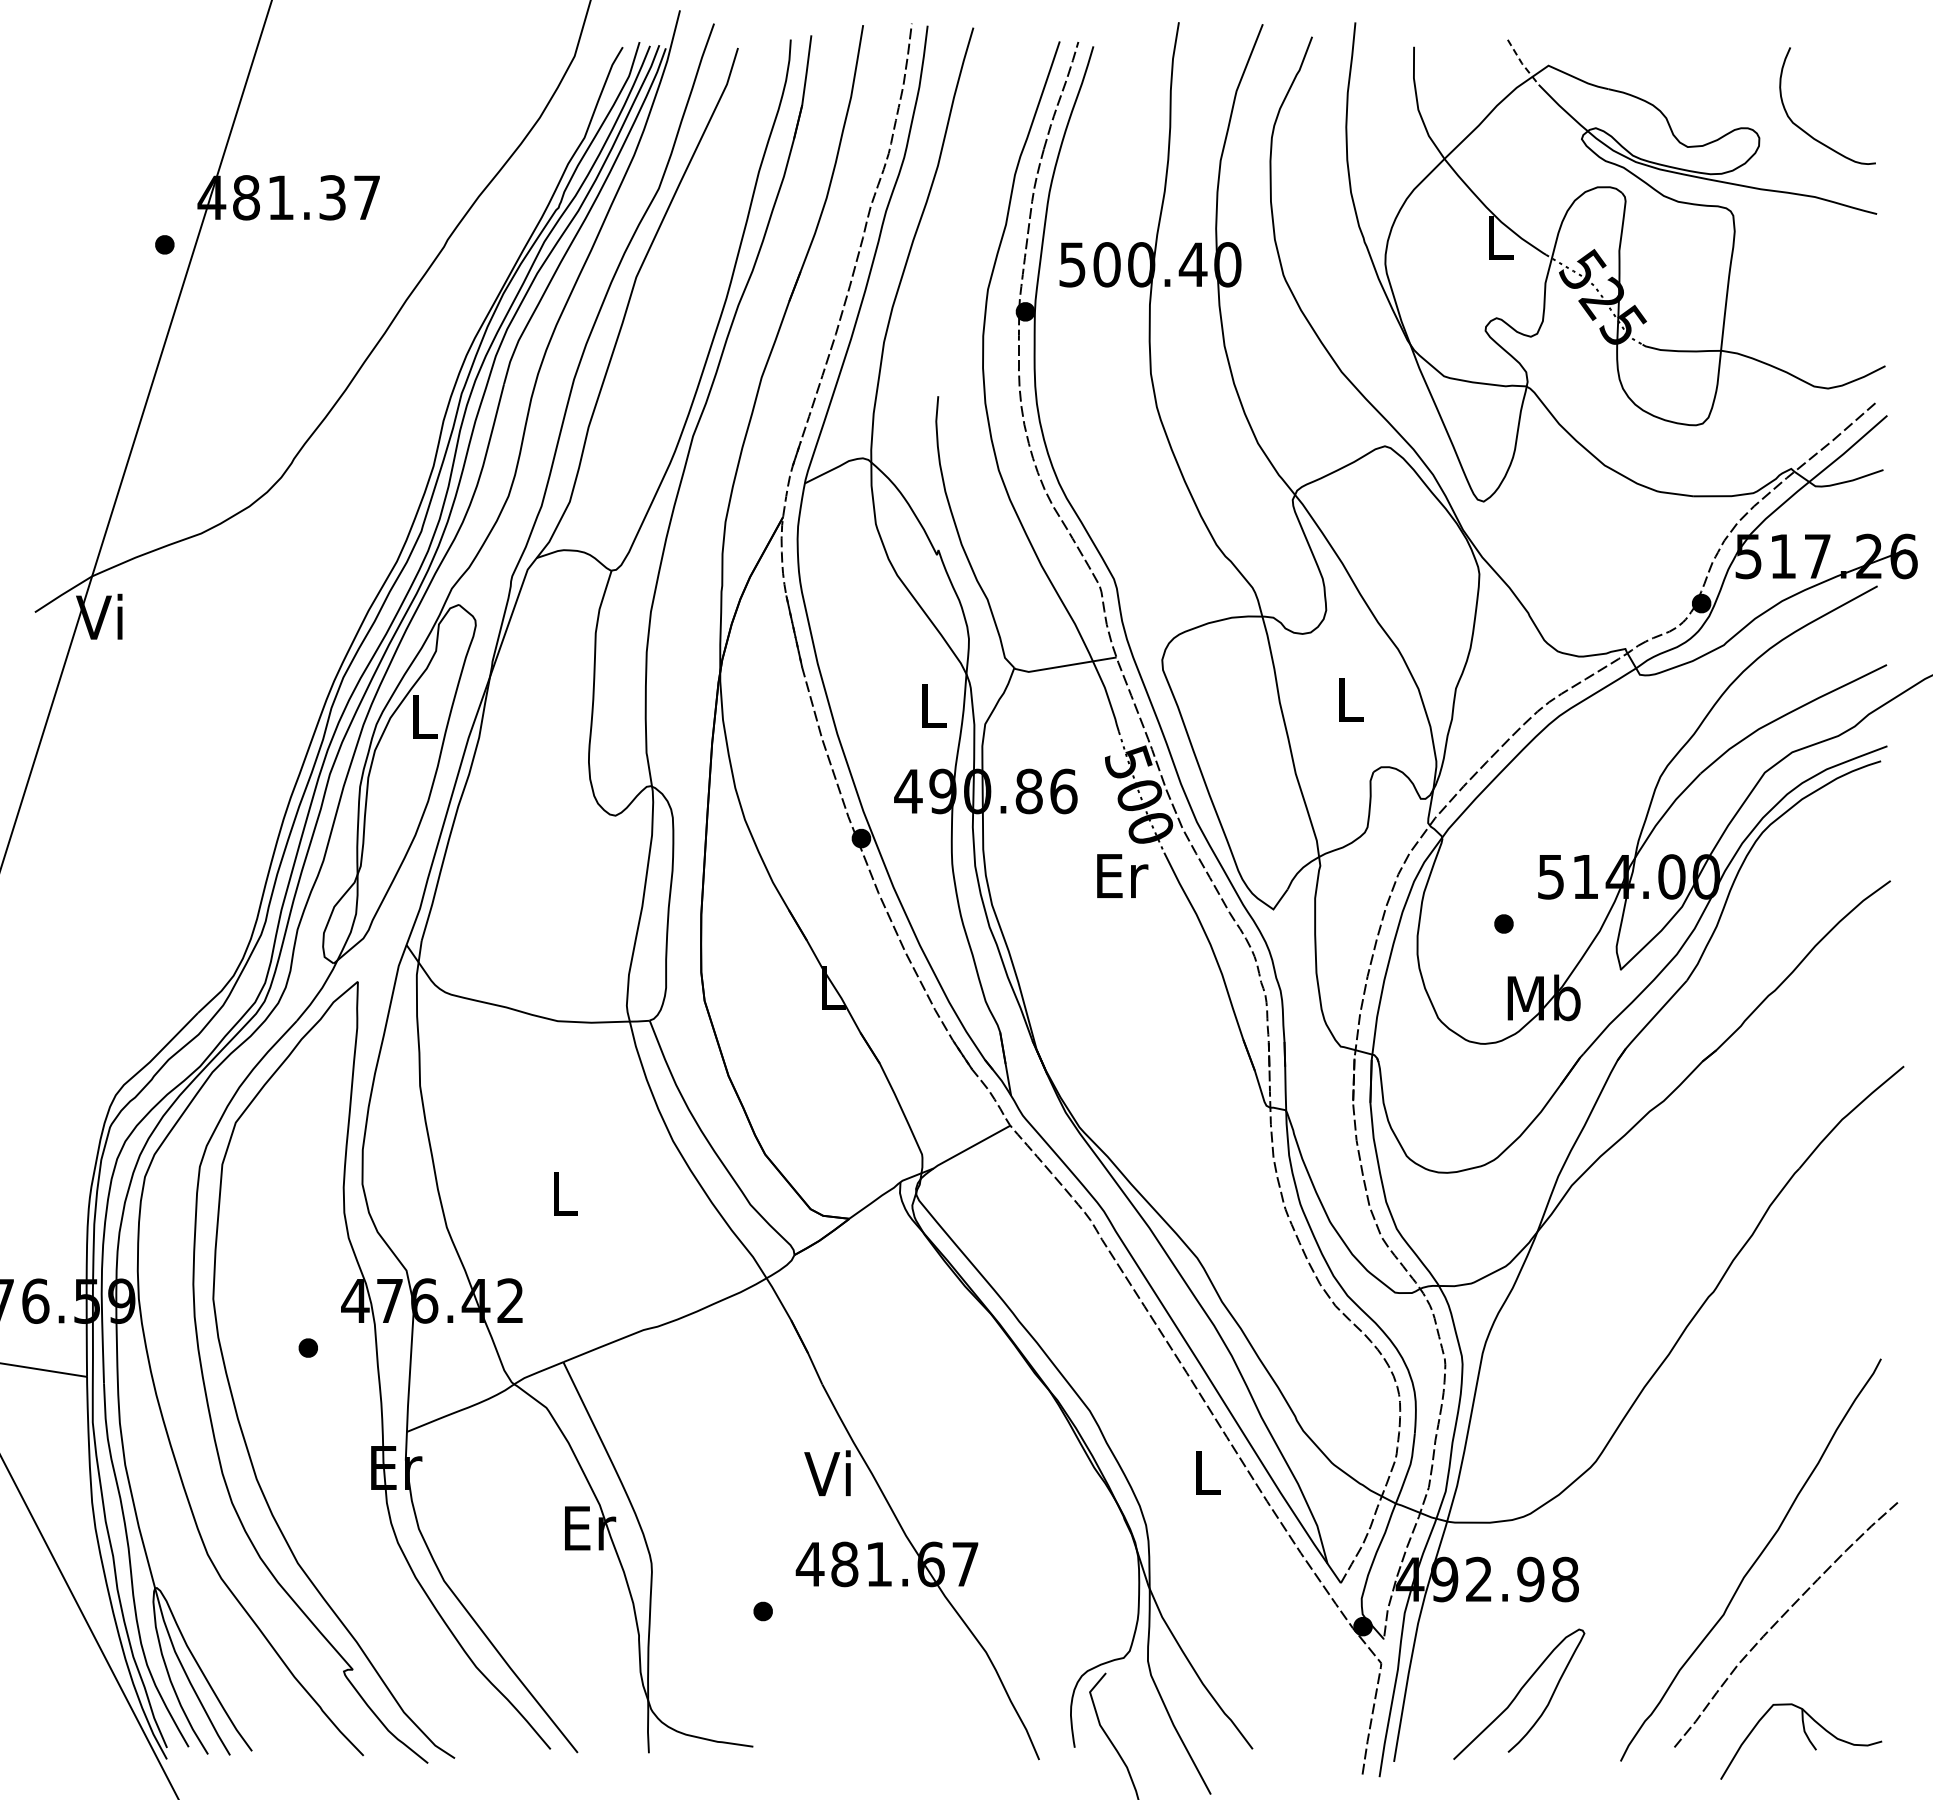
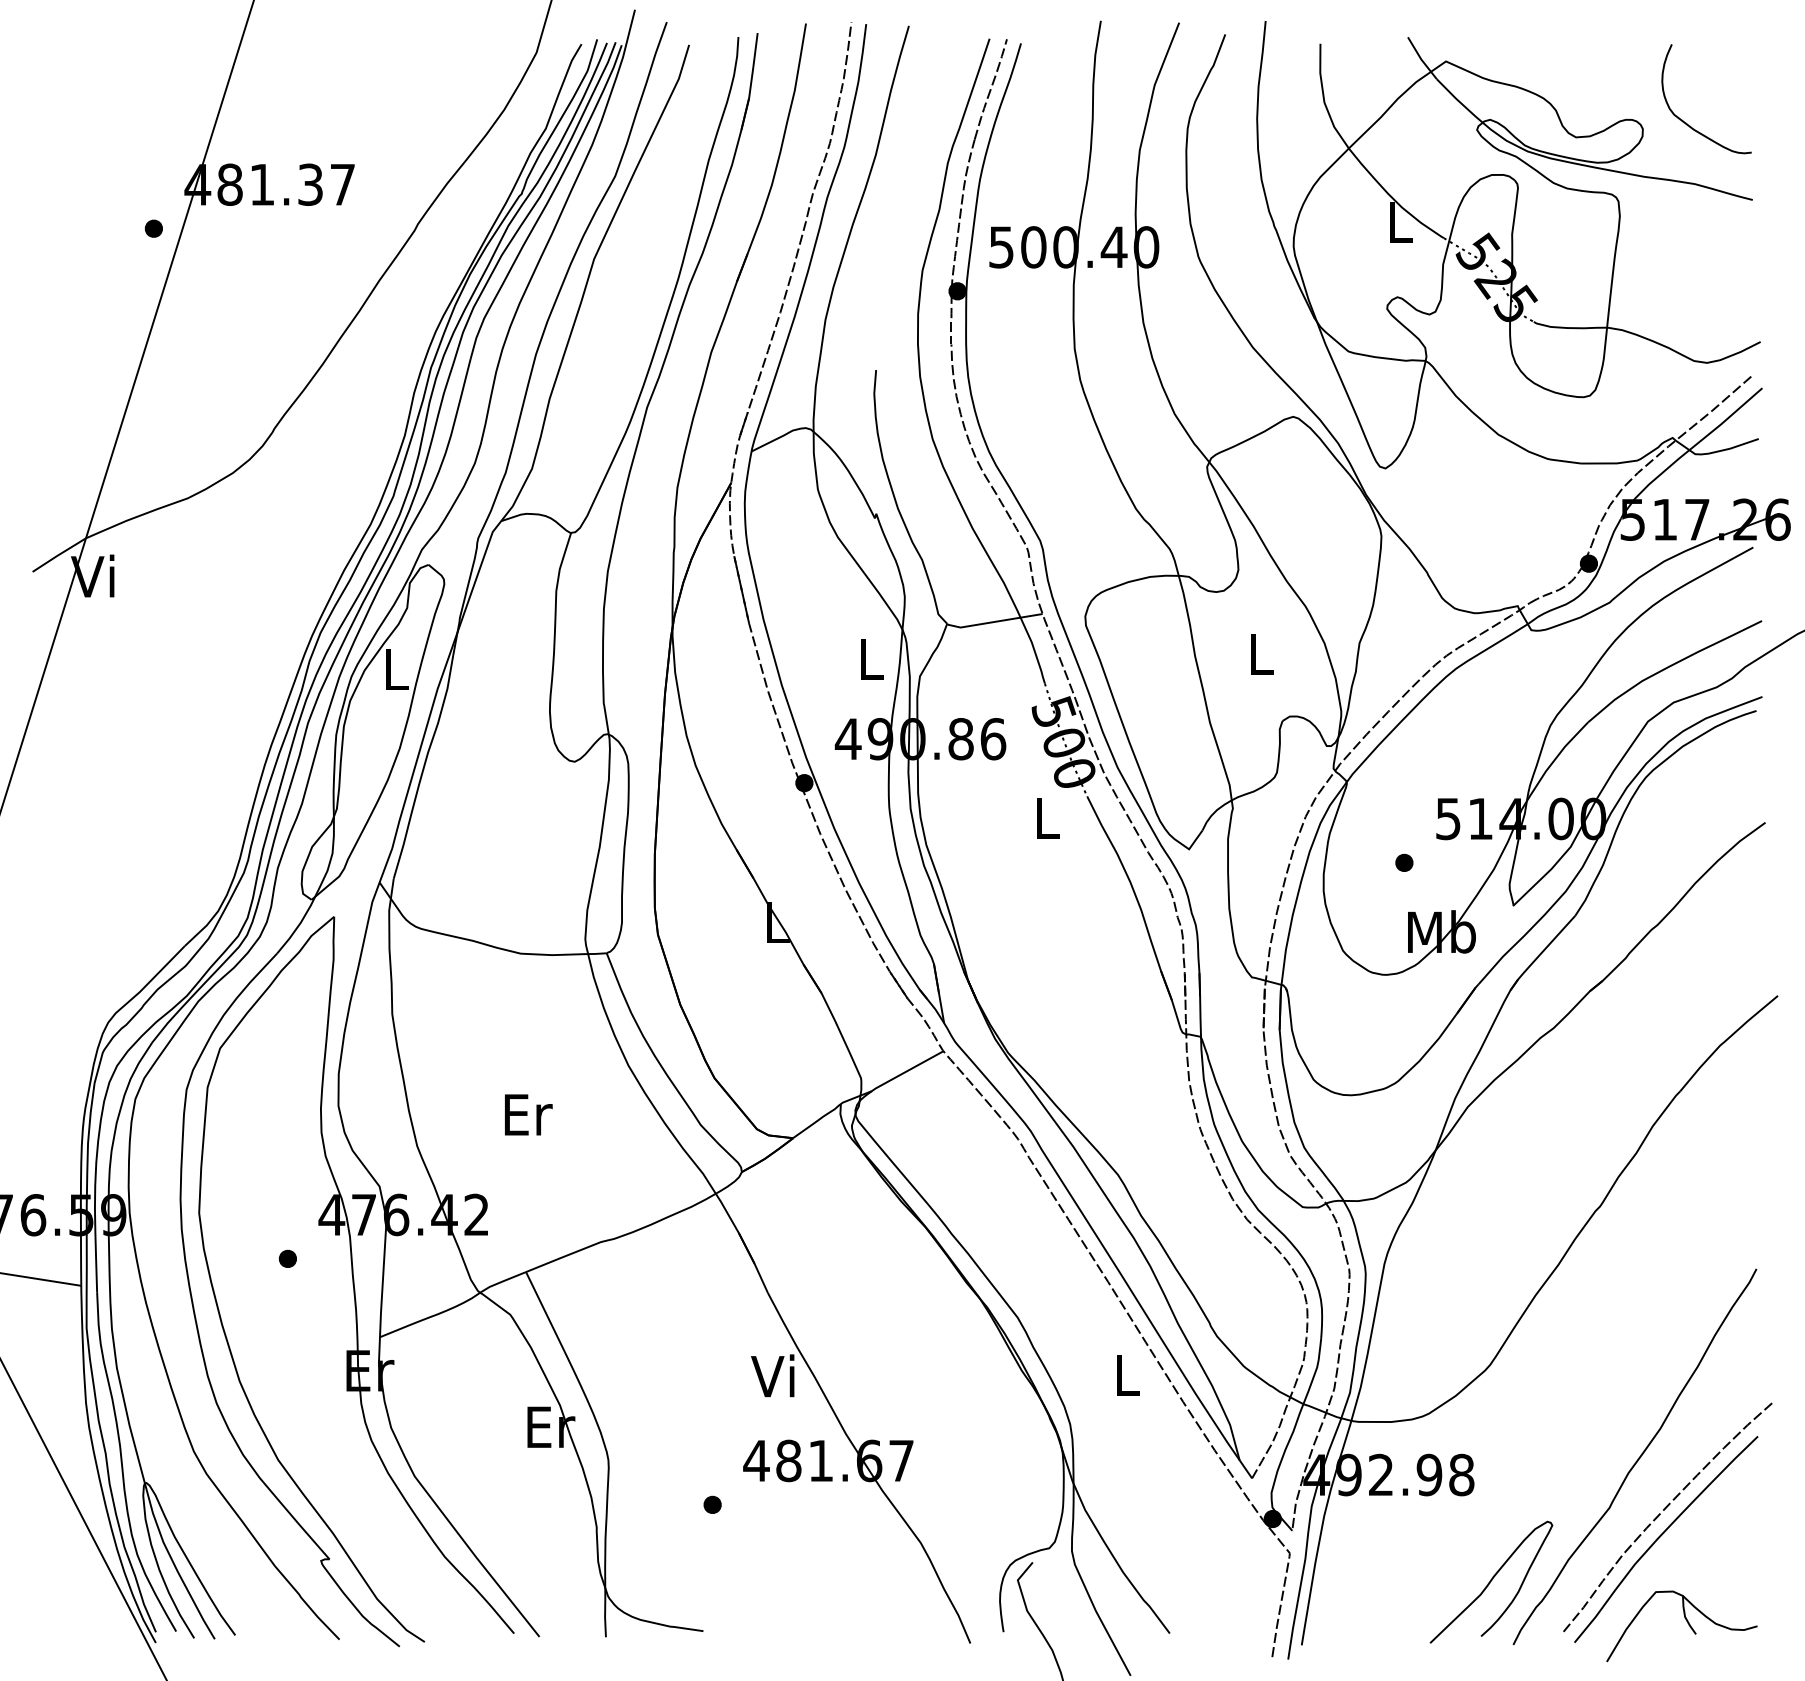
line: (1522, 63) -> (1421, 59), dashed -> solid
text: (1122, 875) -> (1048, 817), Er -> L
text: (565, 1193) -> (528, 1114), L -> Er
curve: (1779, 1644) -> (1661, 1535), added
curve: (1519, 1693) -> (1491, 1581), moved

